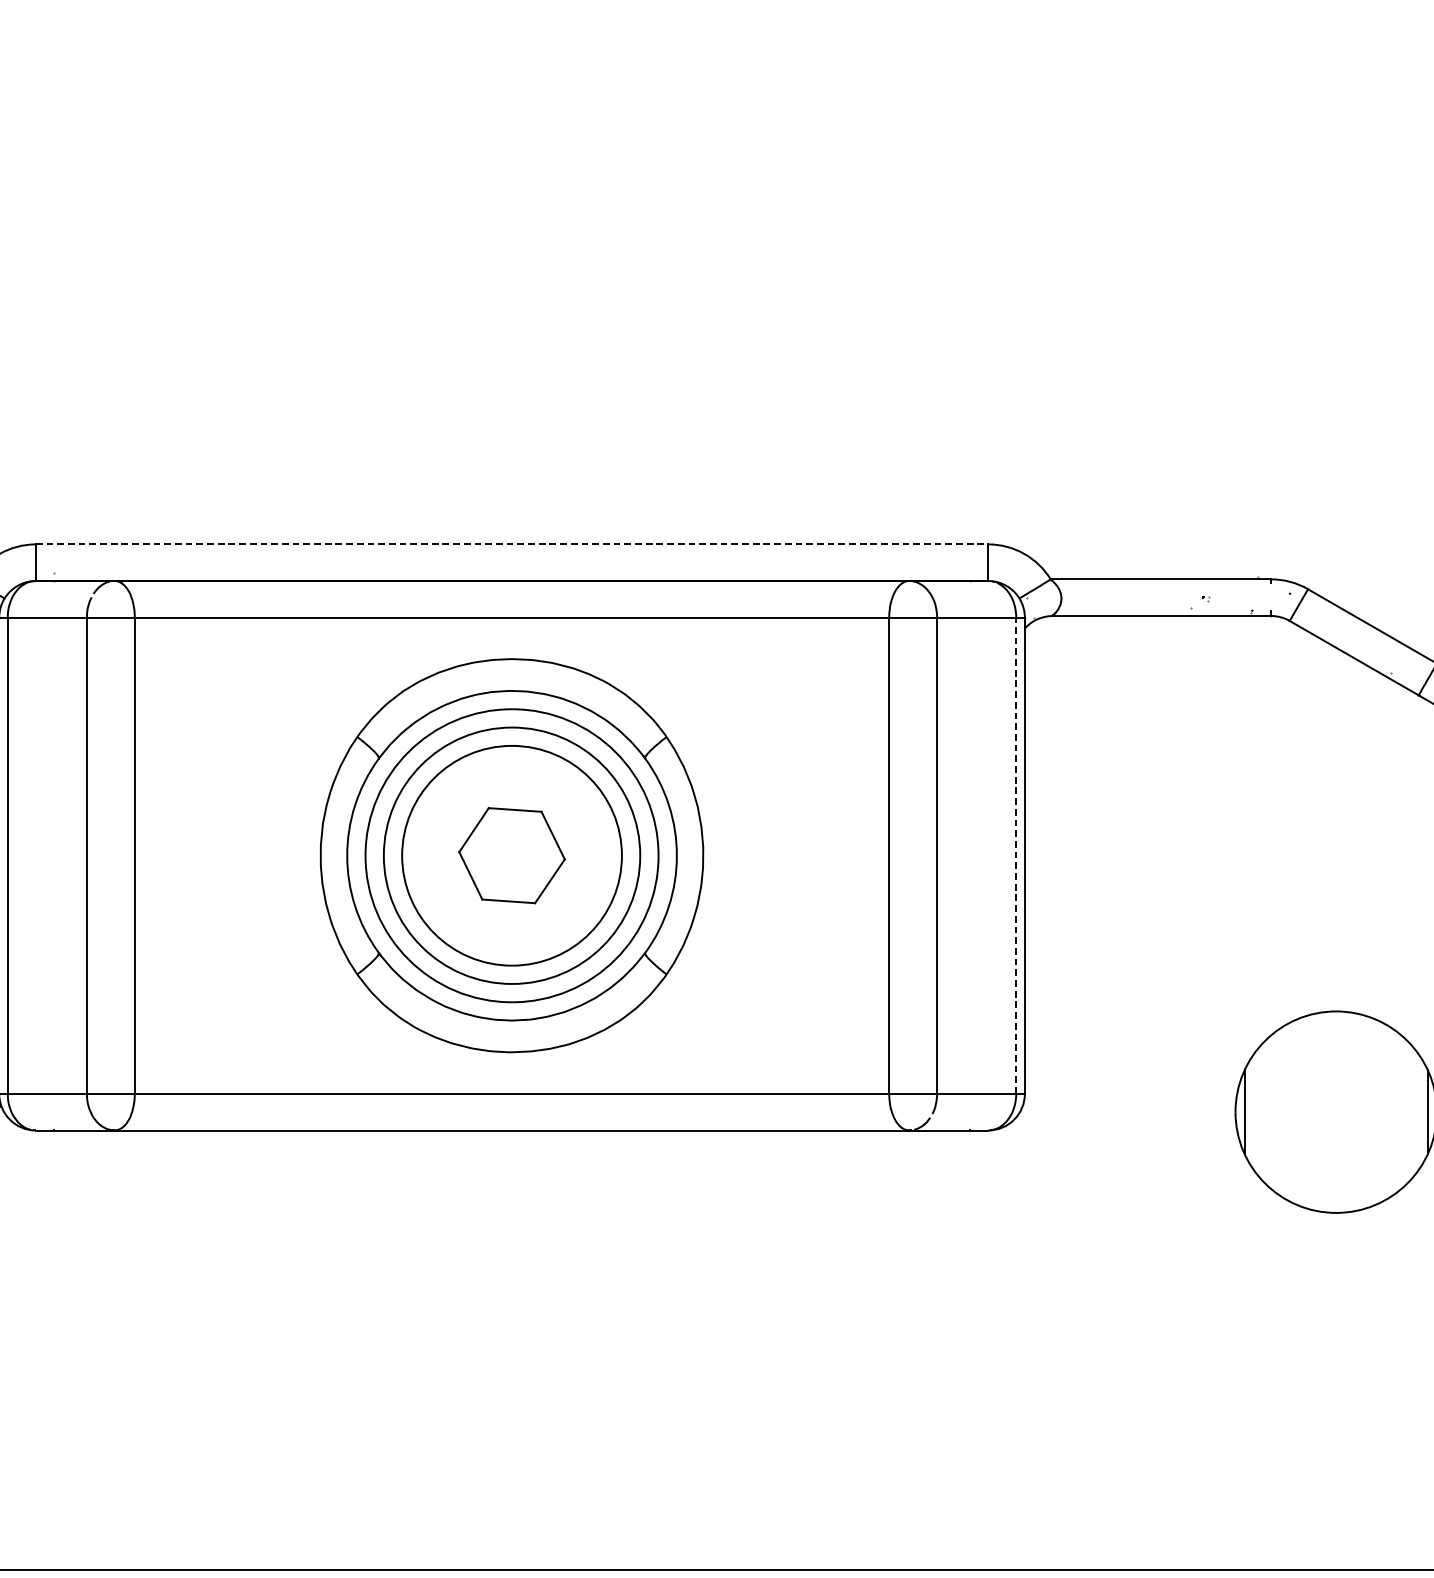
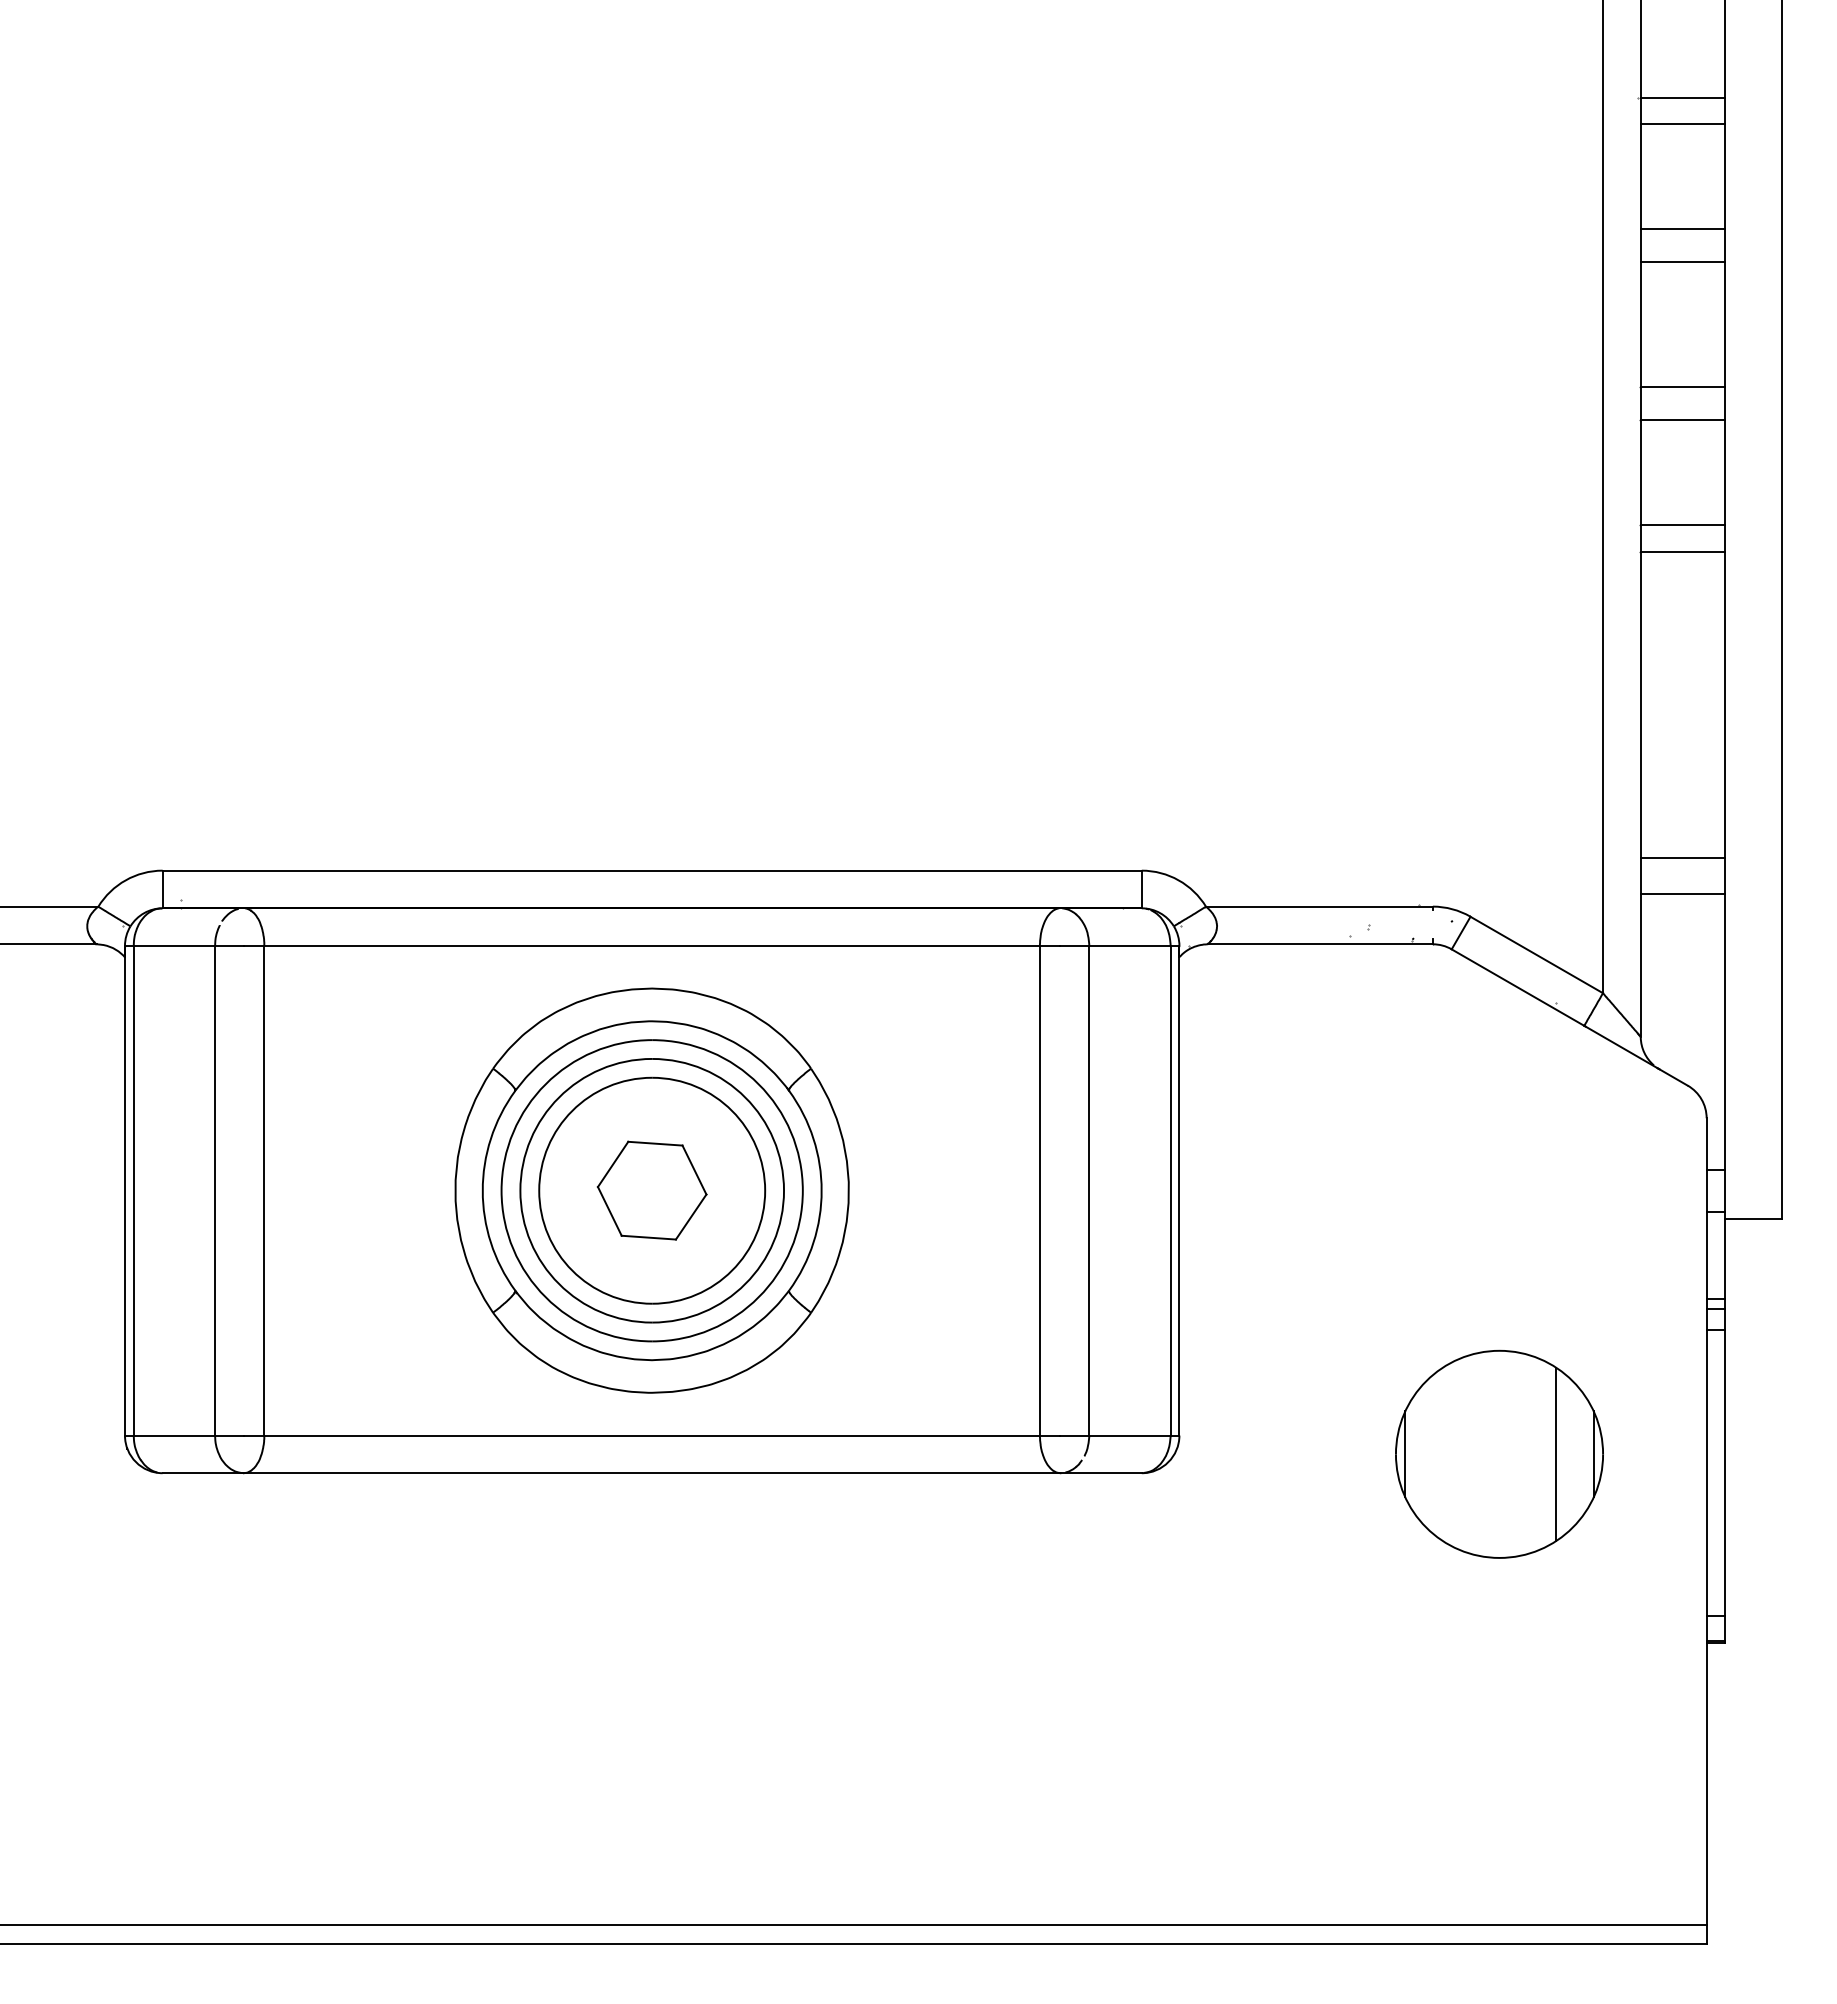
line: (512, 544) -> (652, 870), dashed -> solid
line: (1016, 855) -> (1170, 1190), dashed -> solid
line: (1391, 1112) -> (1556, 1454), added

